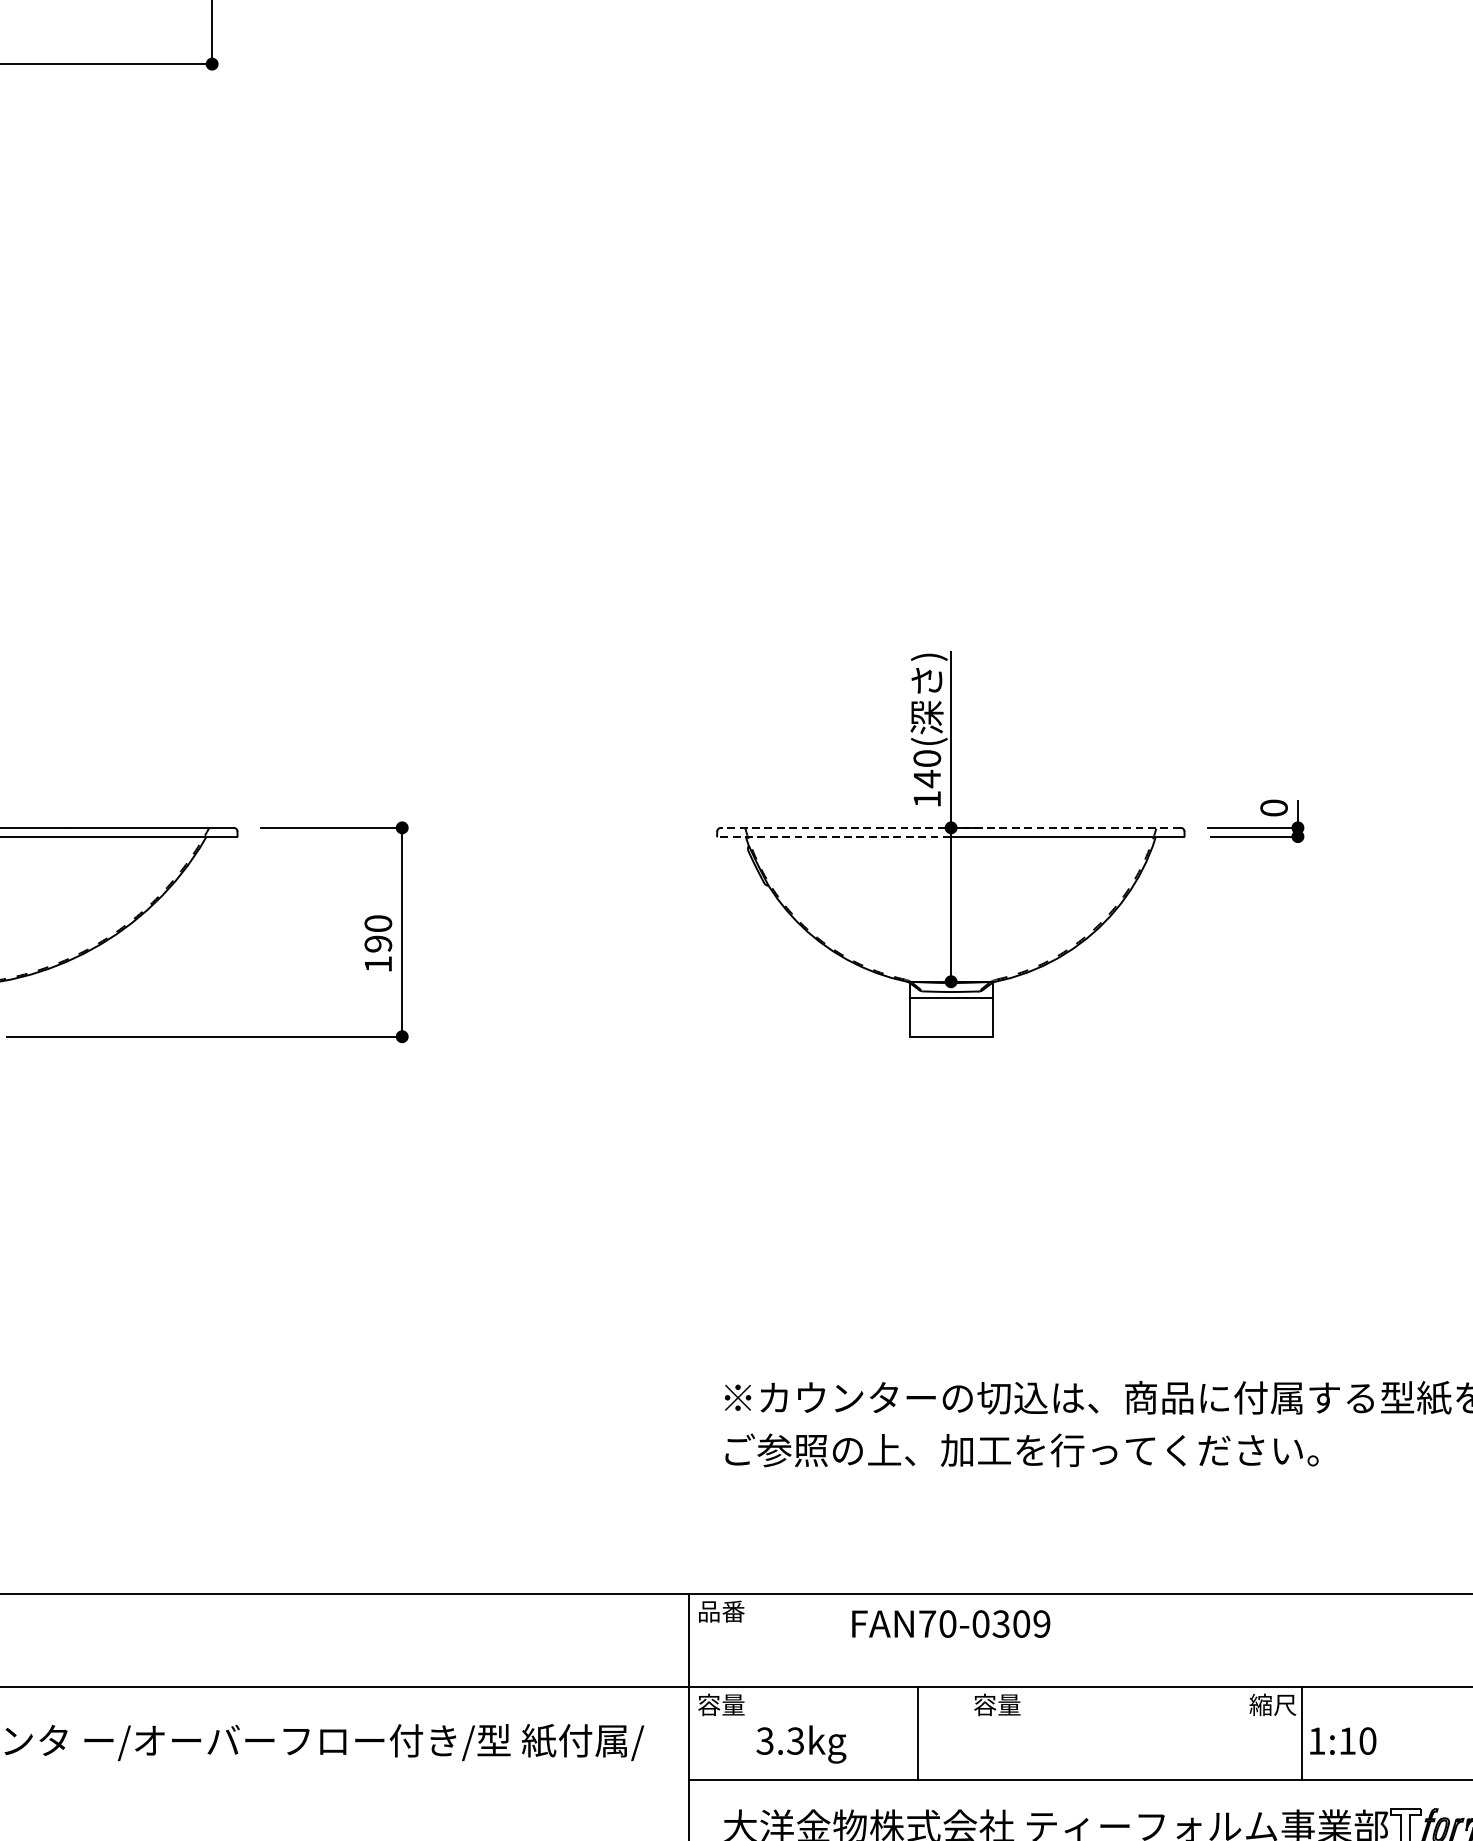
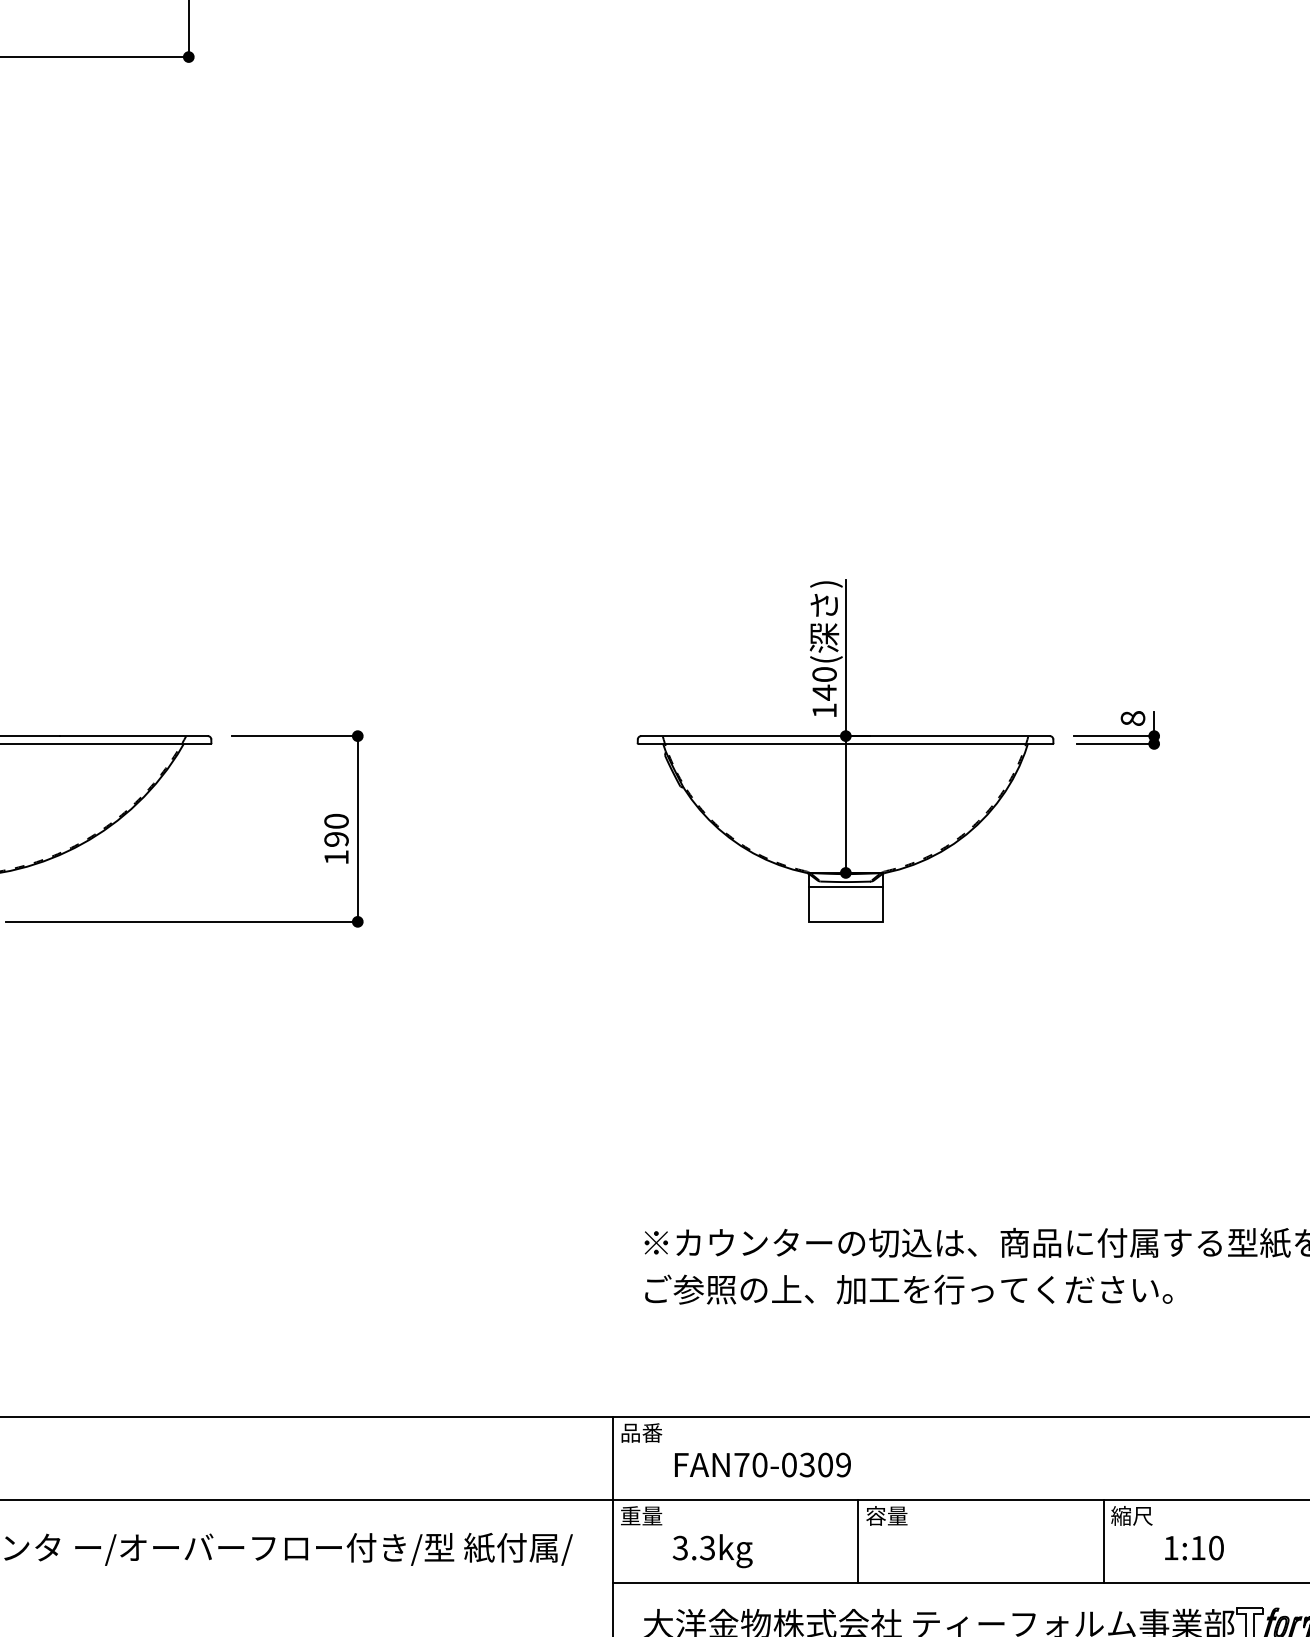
text: (1274, 808) -> (1133, 718), 0 -> 8
line: (950, 828) -> (845, 736), dashed -> solid
line: (834, 836) -> (742, 743), dashed -> solid
text: (950, 1623) -> (762, 1464), moved
text: (708, 1704) -> (630, 1515), 容量 -> 重量
line: (918, 1733) -> (858, 1541), moved
line: (1301, 1733) -> (1103, 1541), moved

